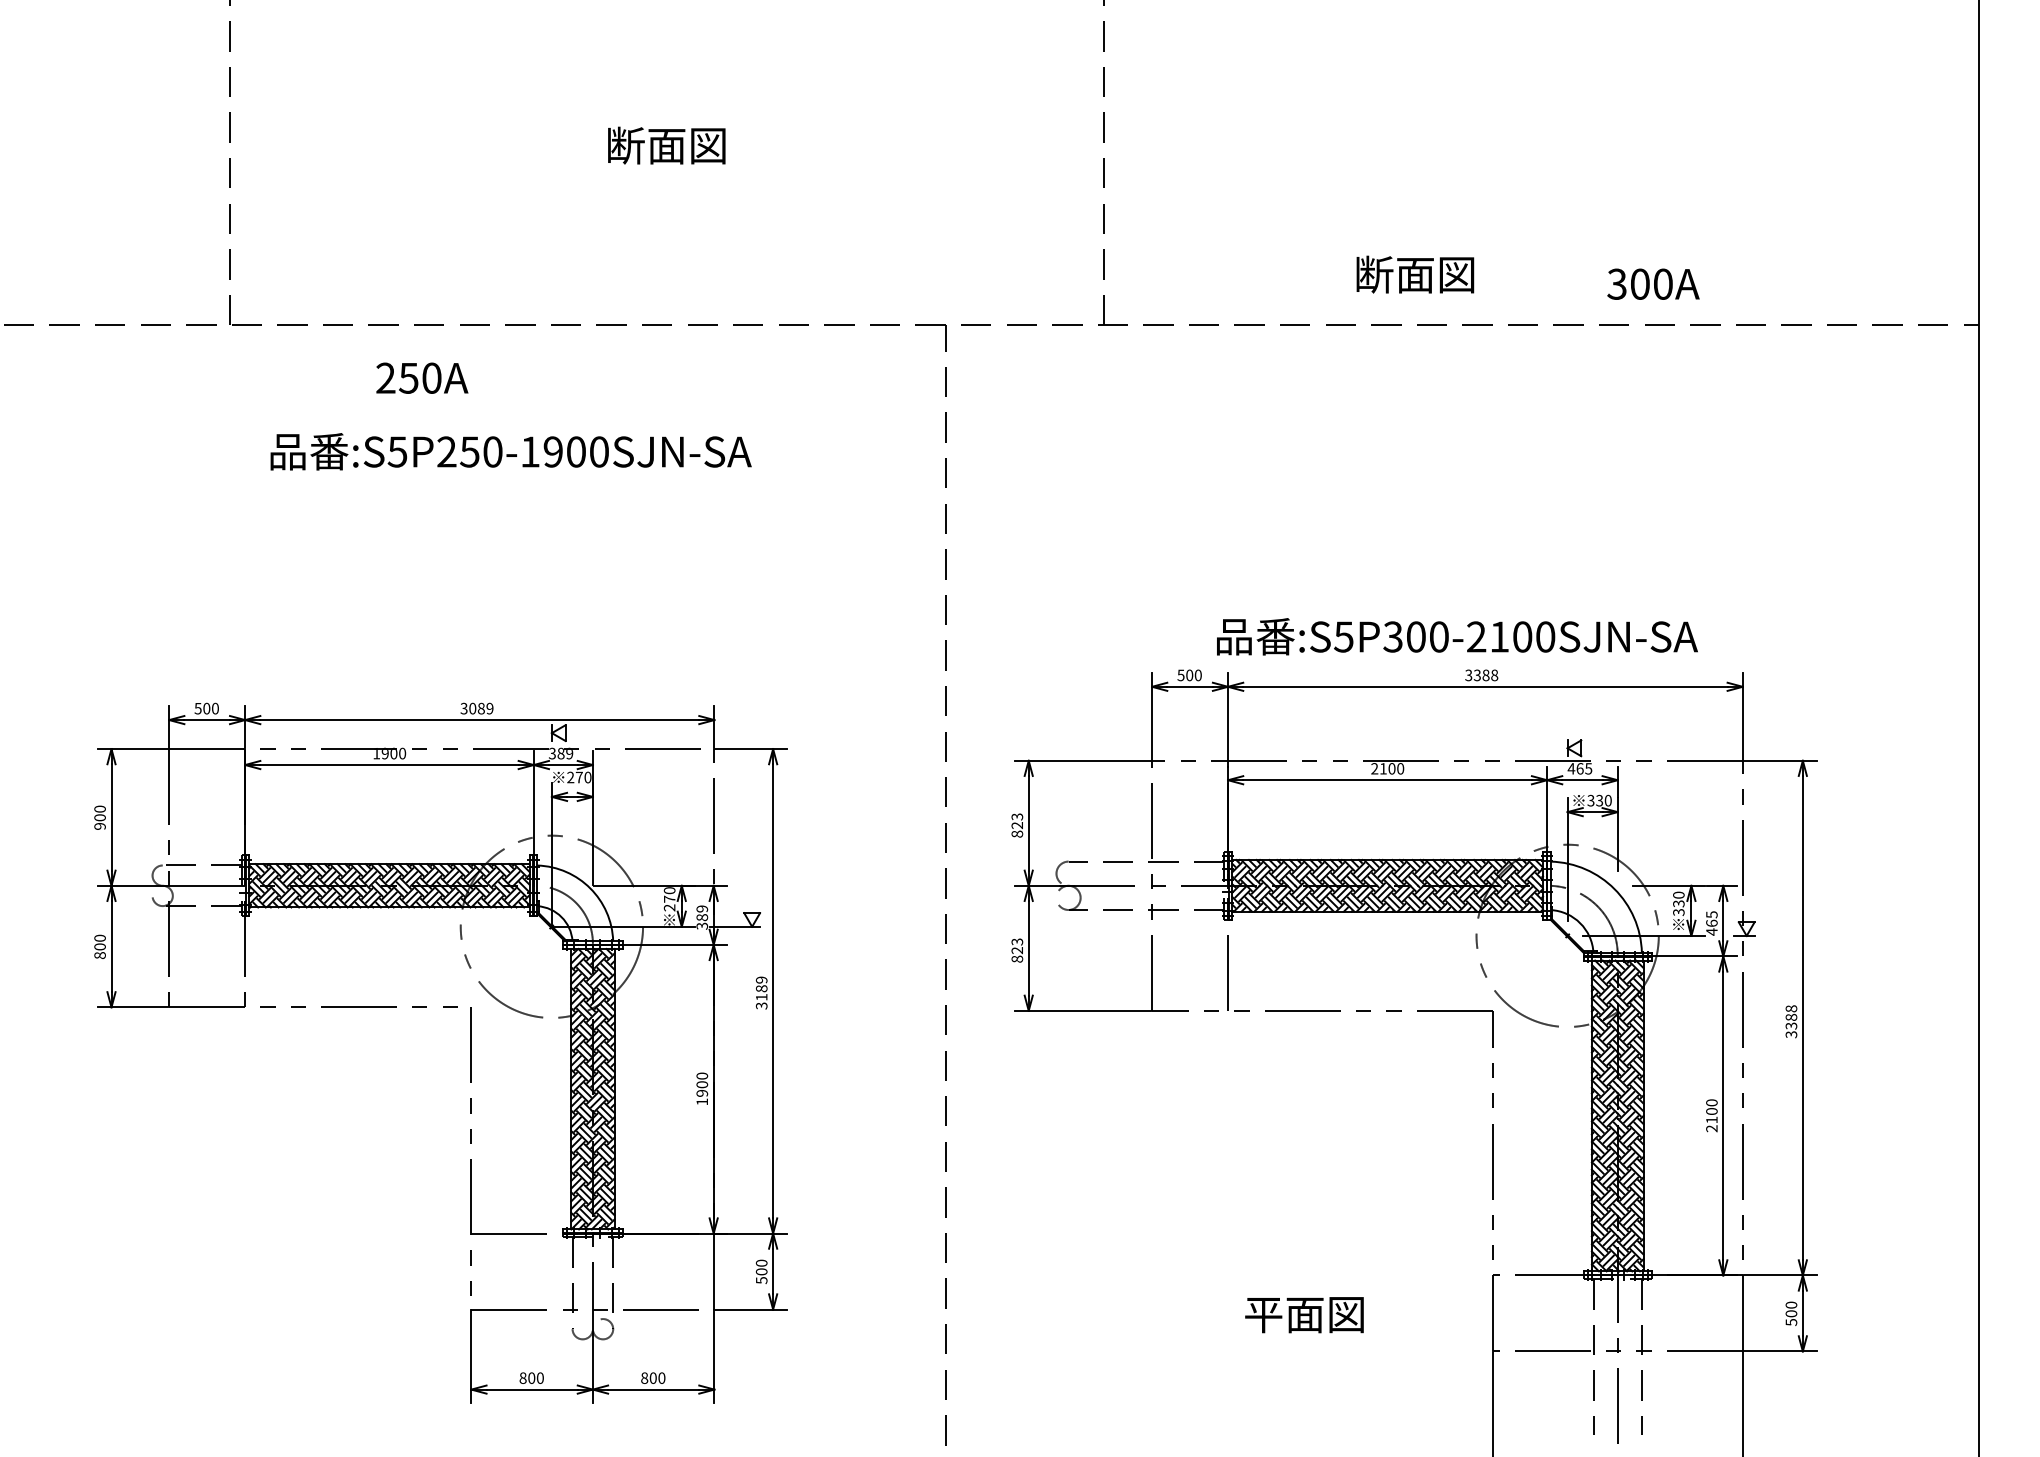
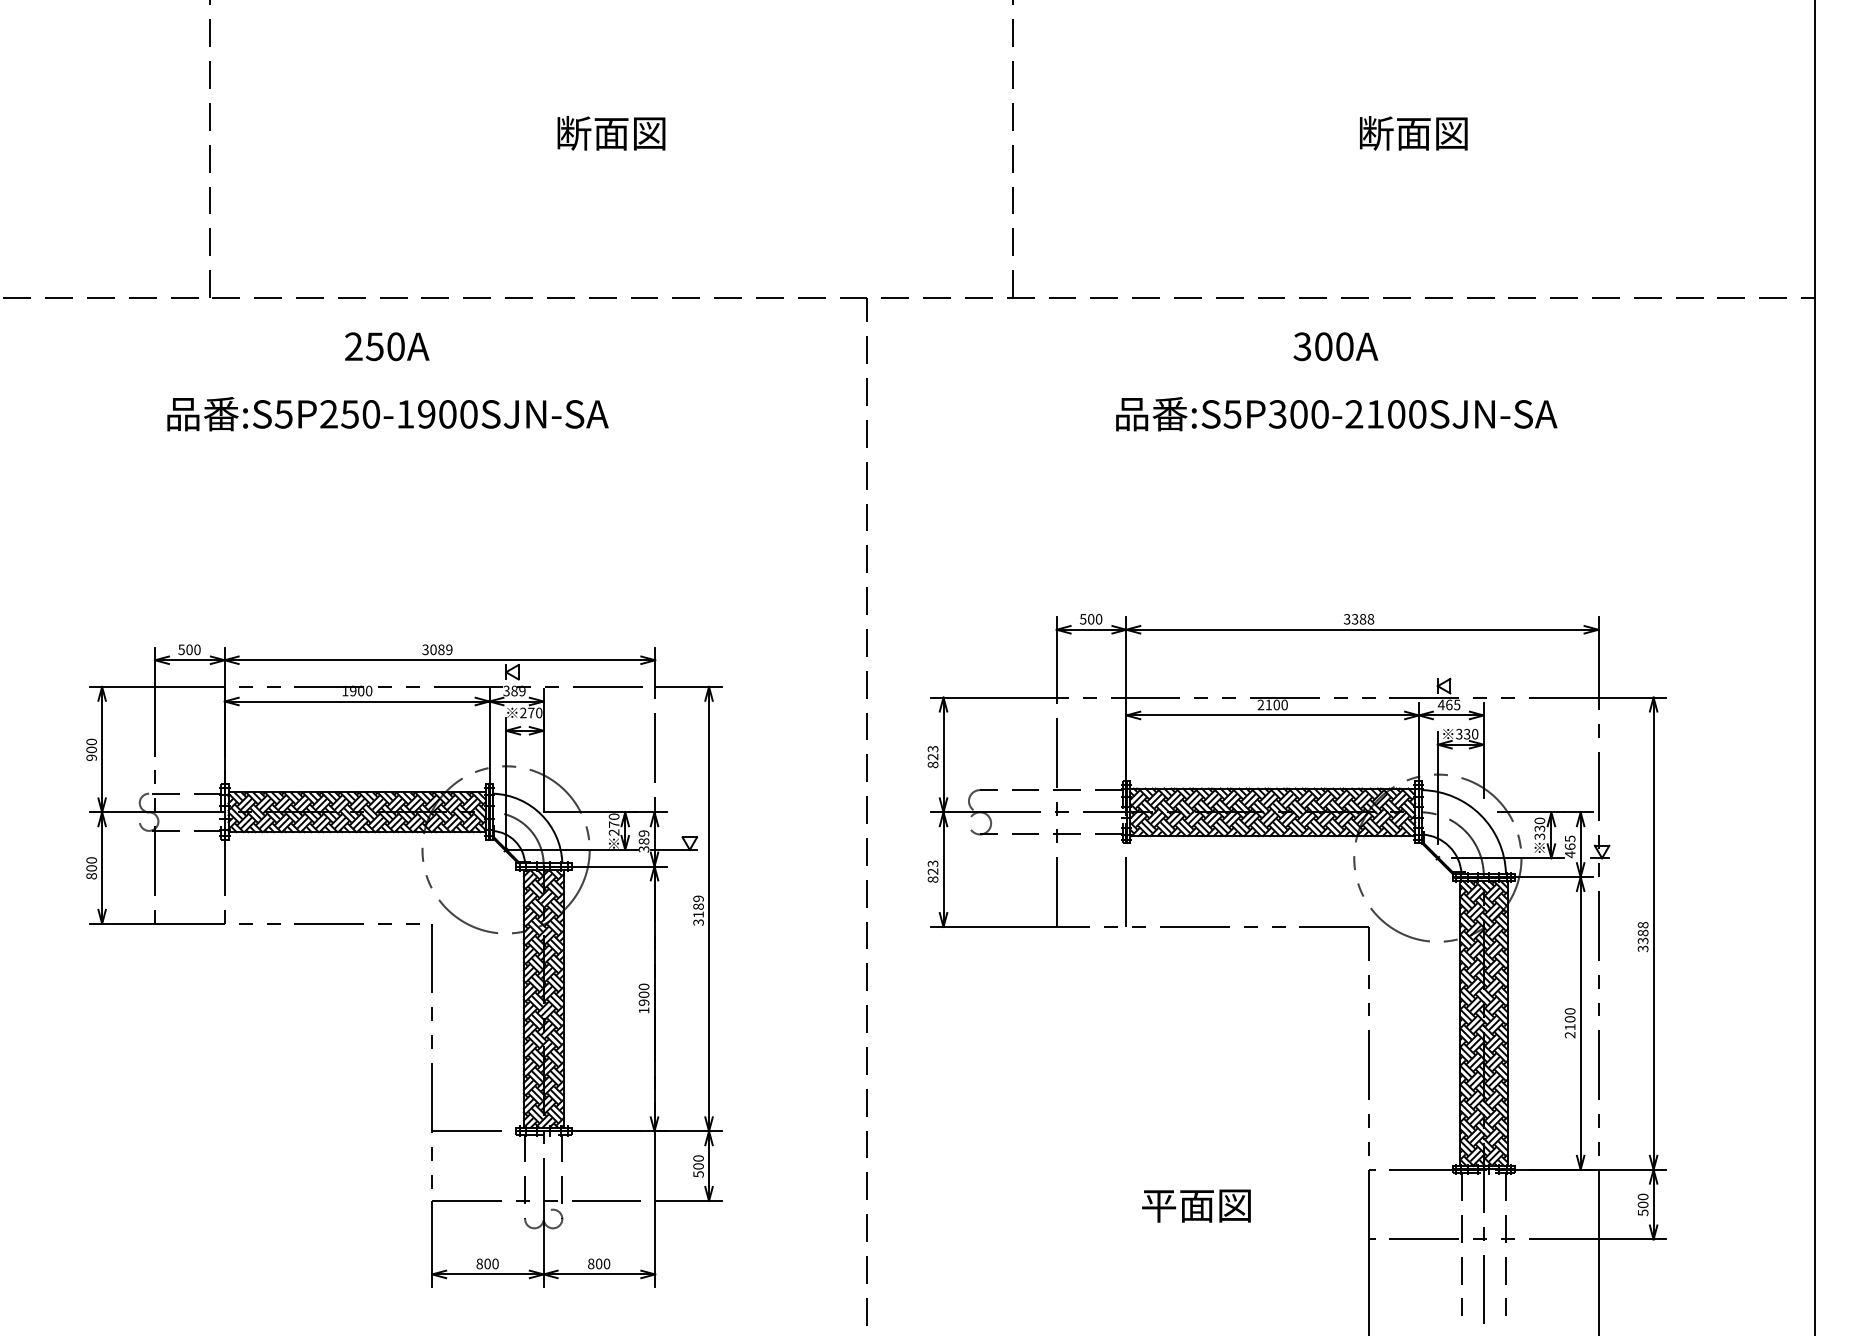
text: (1415, 274) -> (1413, 133), moved
text: (1653, 283) -> (1335, 346), moved
text: (510, 451) -> (387, 413), moved
text: (1457, 636) -> (1336, 413), moved

